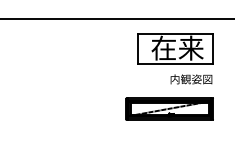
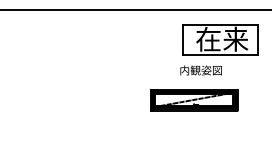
text: (190, 79) -> (200, 70), moved
part: (169, 108) -> (194, 99), moved

